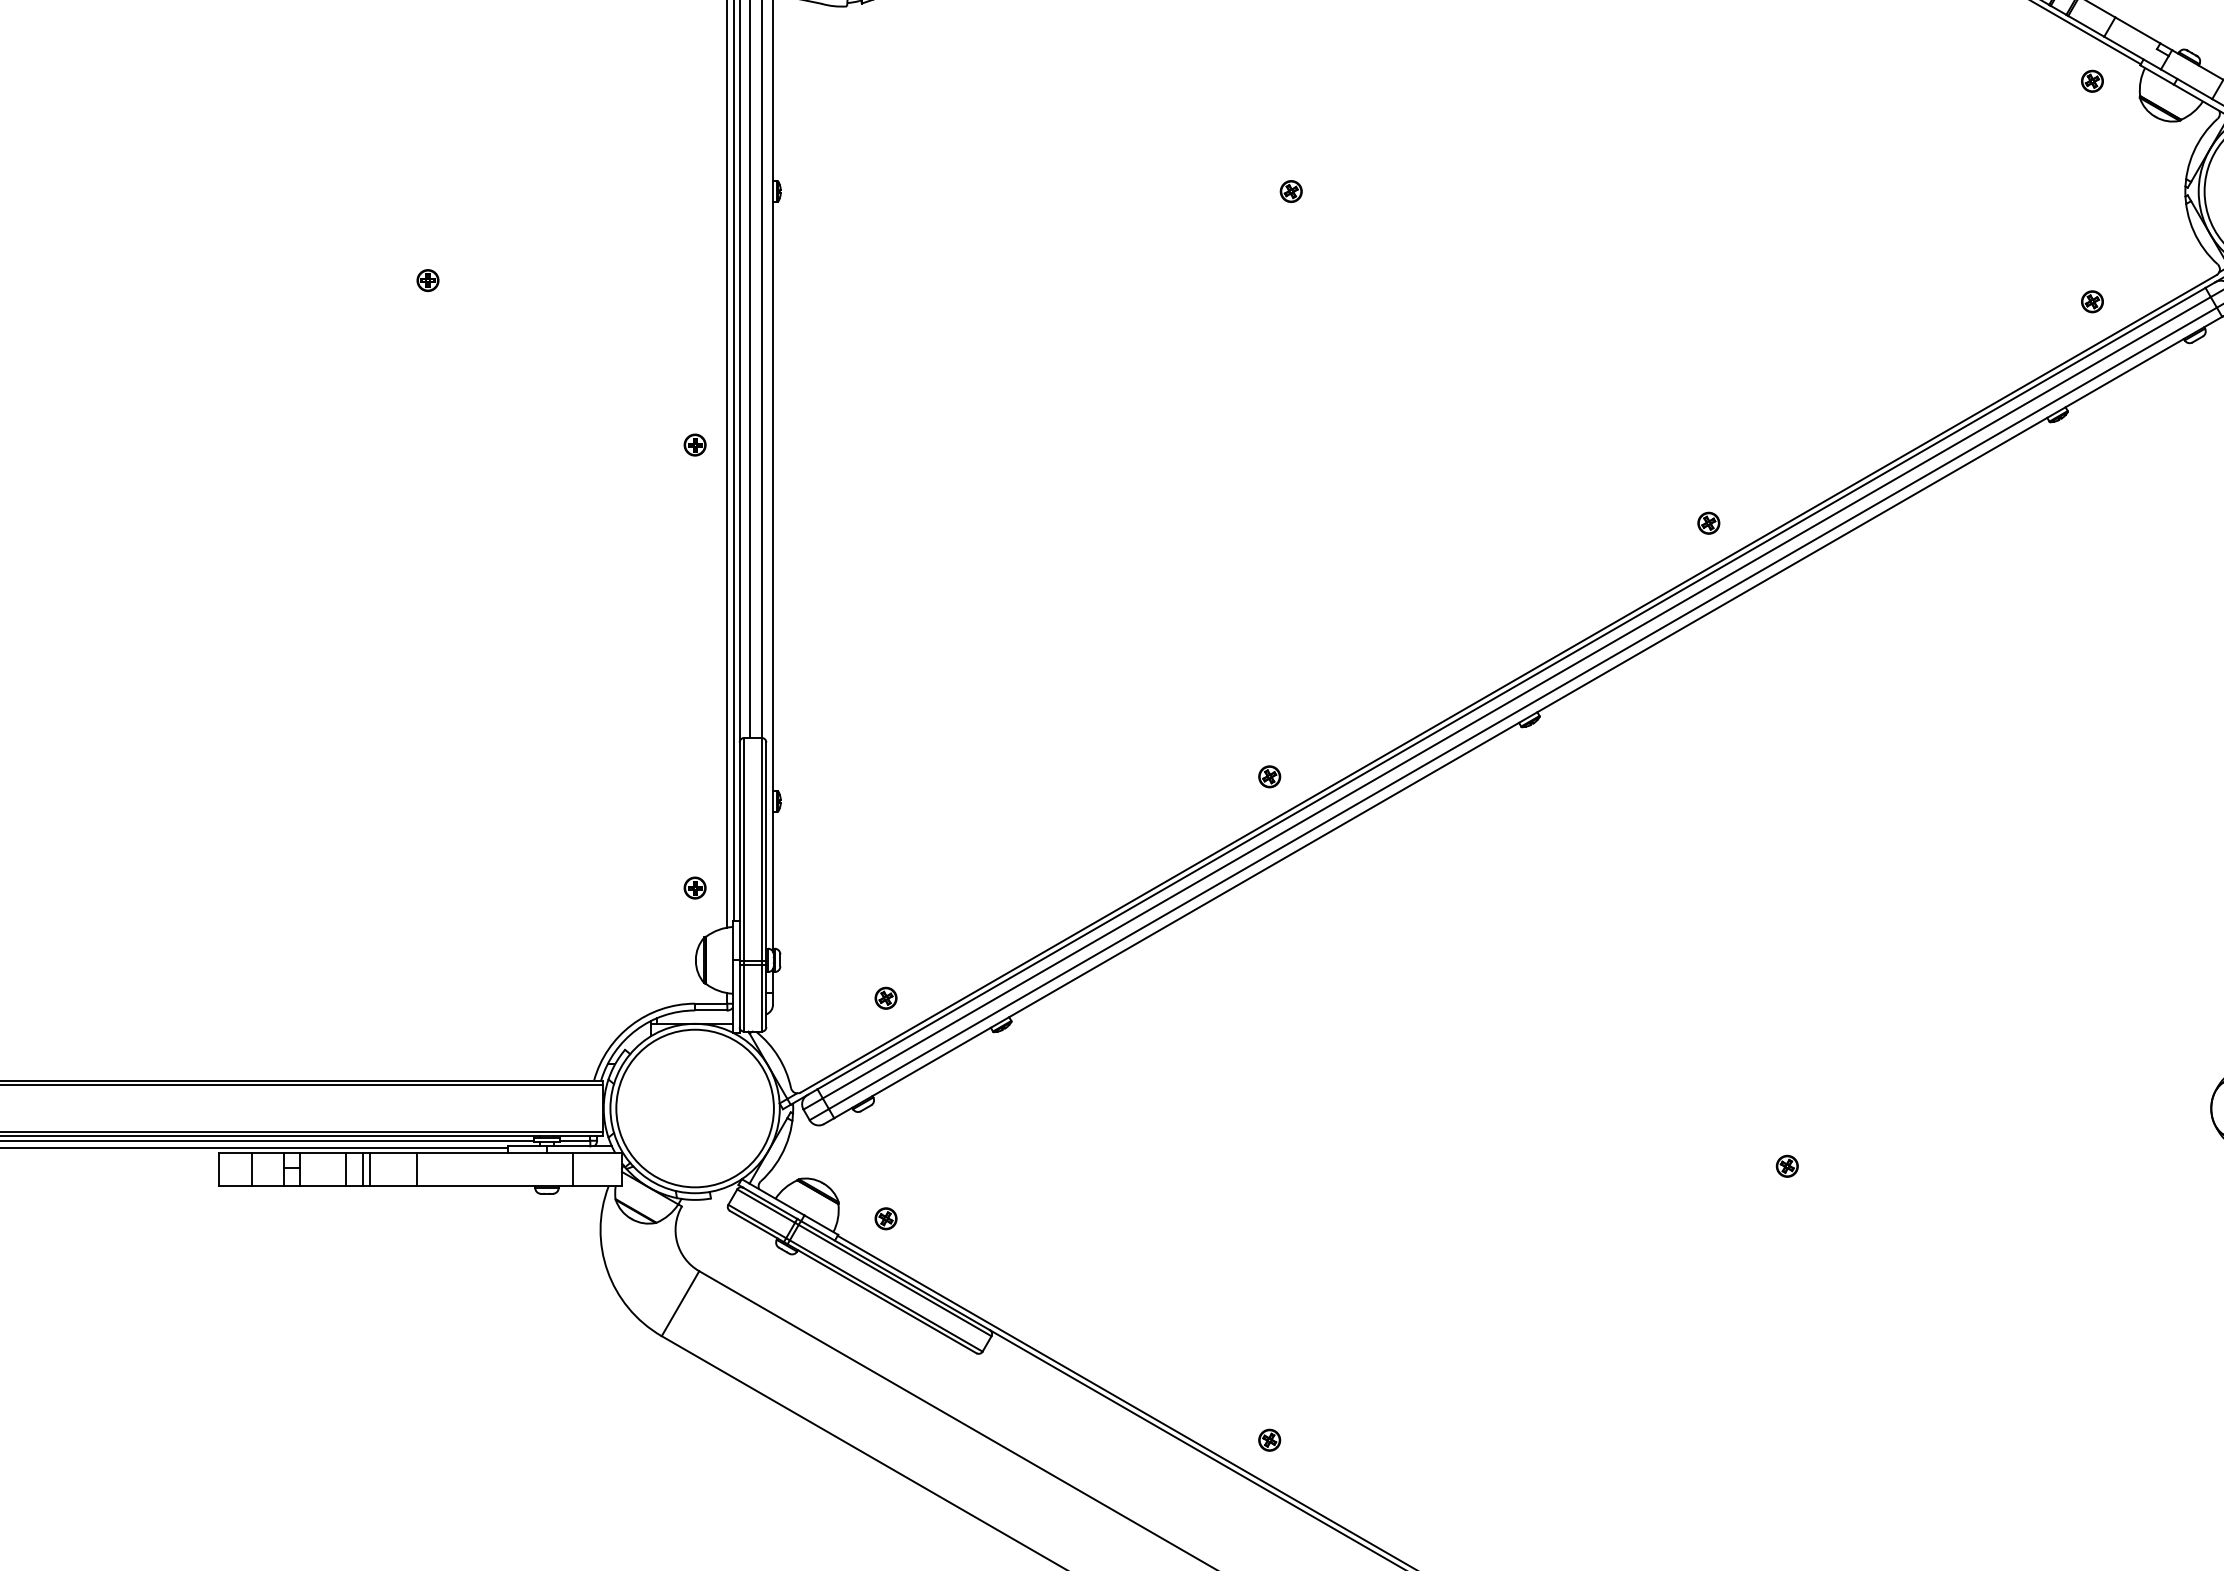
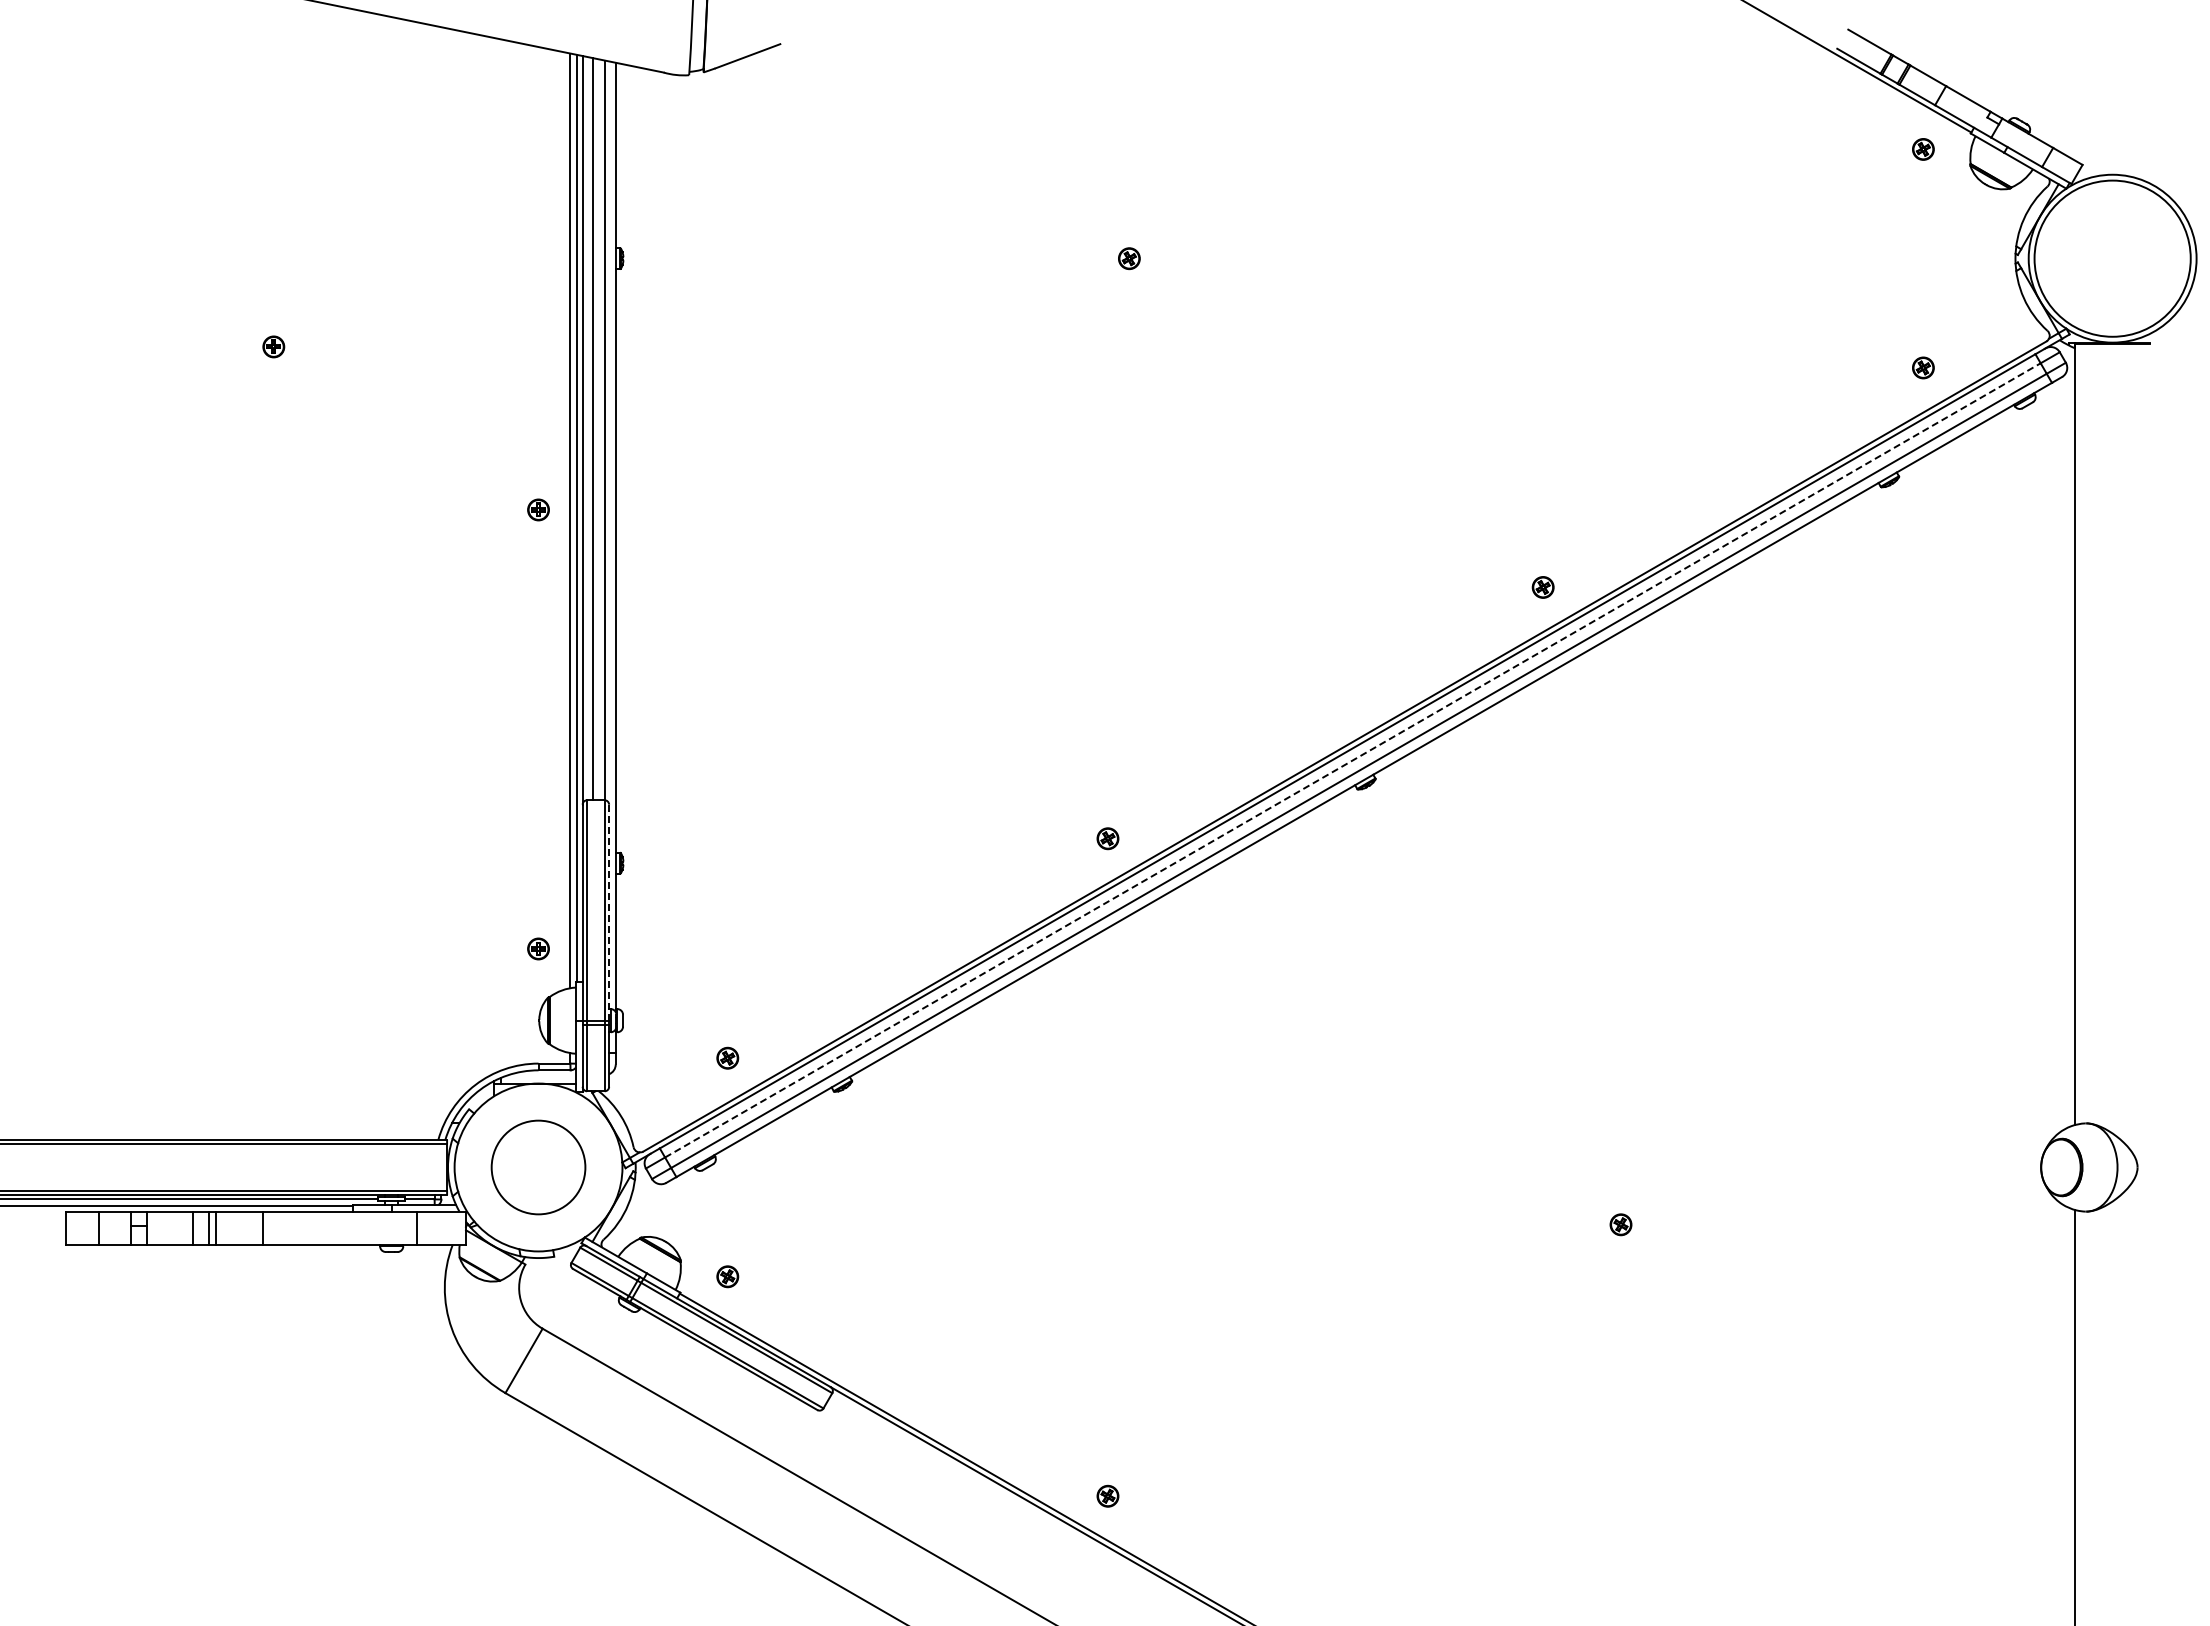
line: (1517, 697) -> (1353, 760), solid -> dashed
line: (766, 852) -> (609, 913), solid -> dashed
circle: (695, 1108) -> (538, 1167), size x0.6

